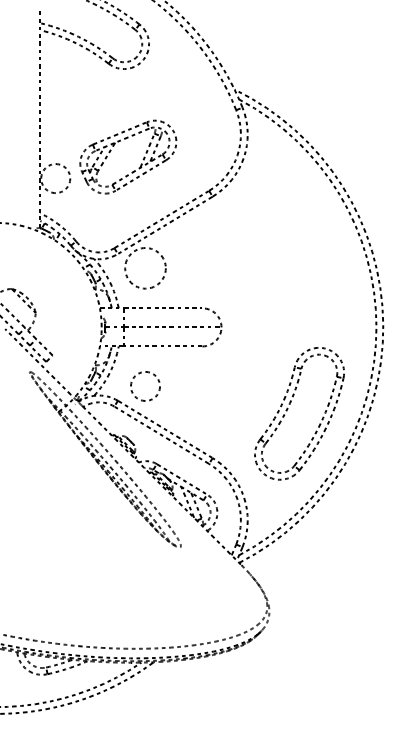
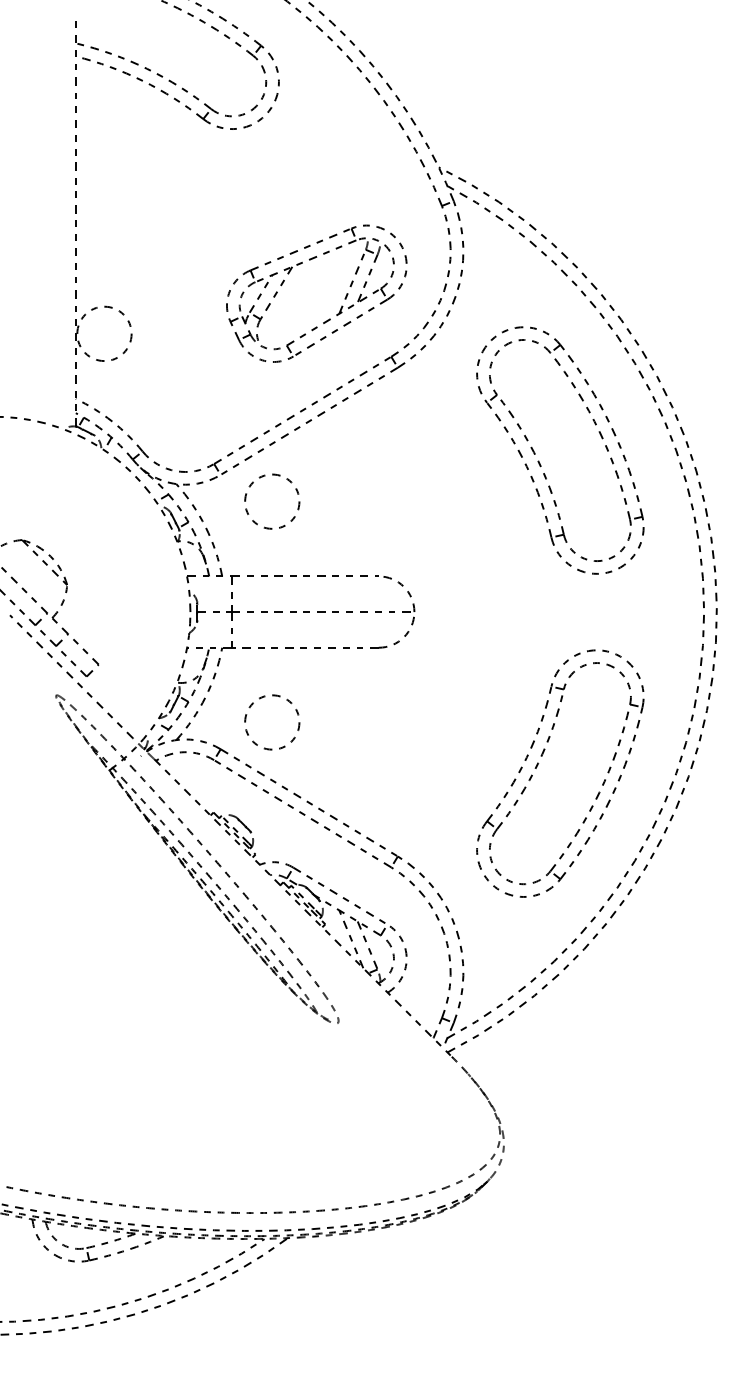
part: (142, 159) -> (343, 298), moved
part: (289, 247) -> (541, 462), added
circle: (145, 267) -> (272, 500), size x0.71

